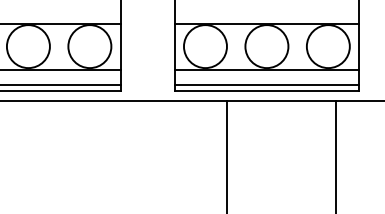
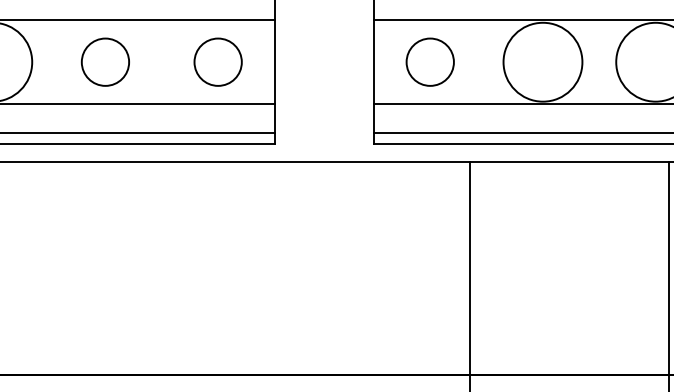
circle: (27, 46) -> (103, 62), size x0.6
circle: (89, 46) -> (217, 62), size x0.6
circle: (205, 46) -> (430, 62), size x0.6

